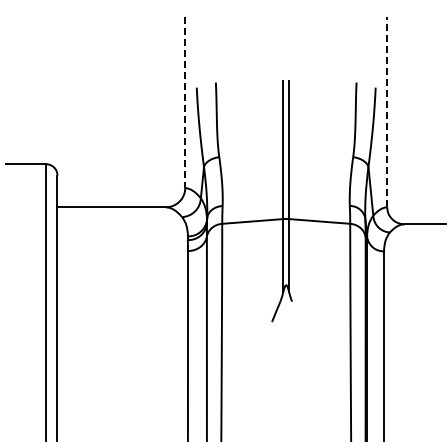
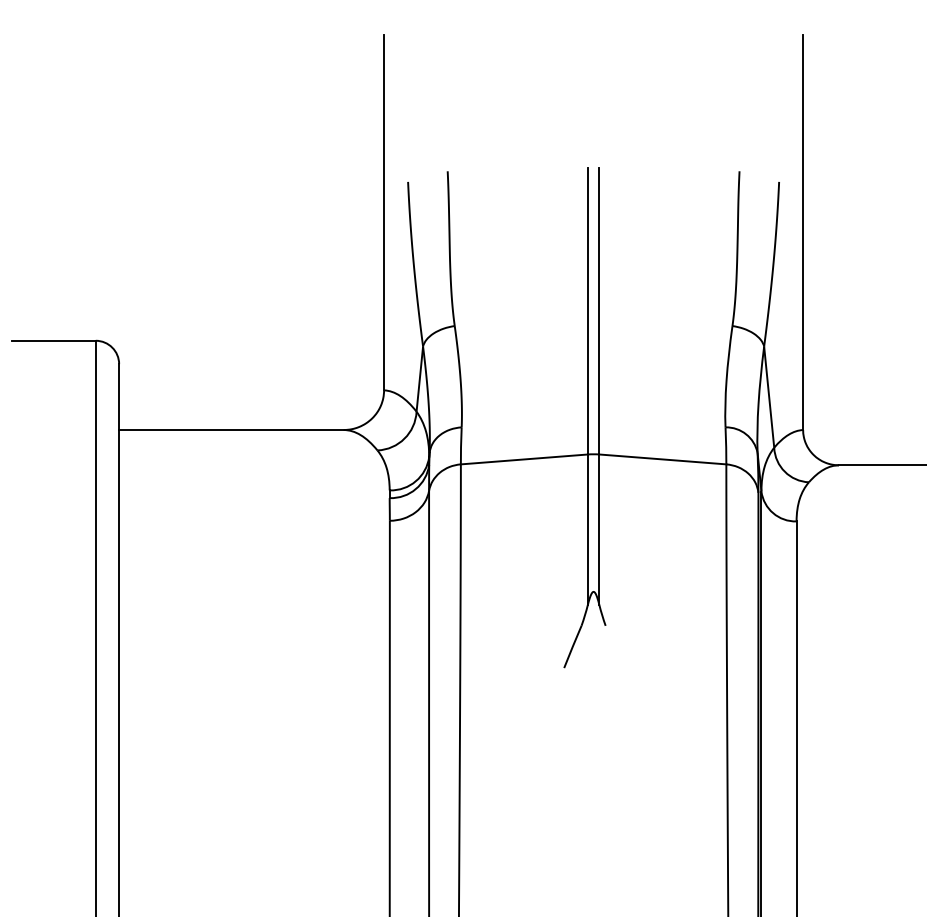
line: (185, 102) -> (384, 212), dashed -> solid
line: (387, 111) -> (803, 231), dashed -> solid

